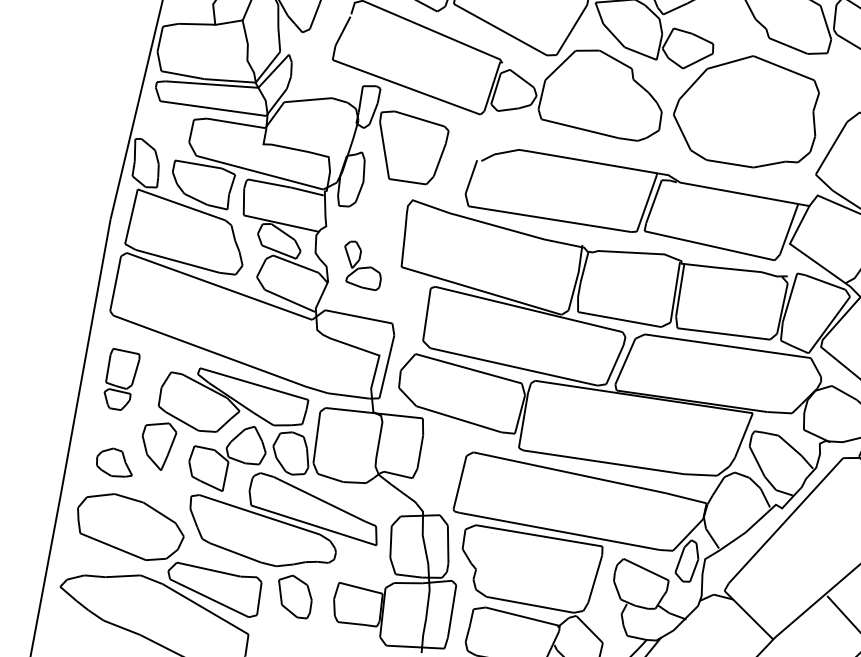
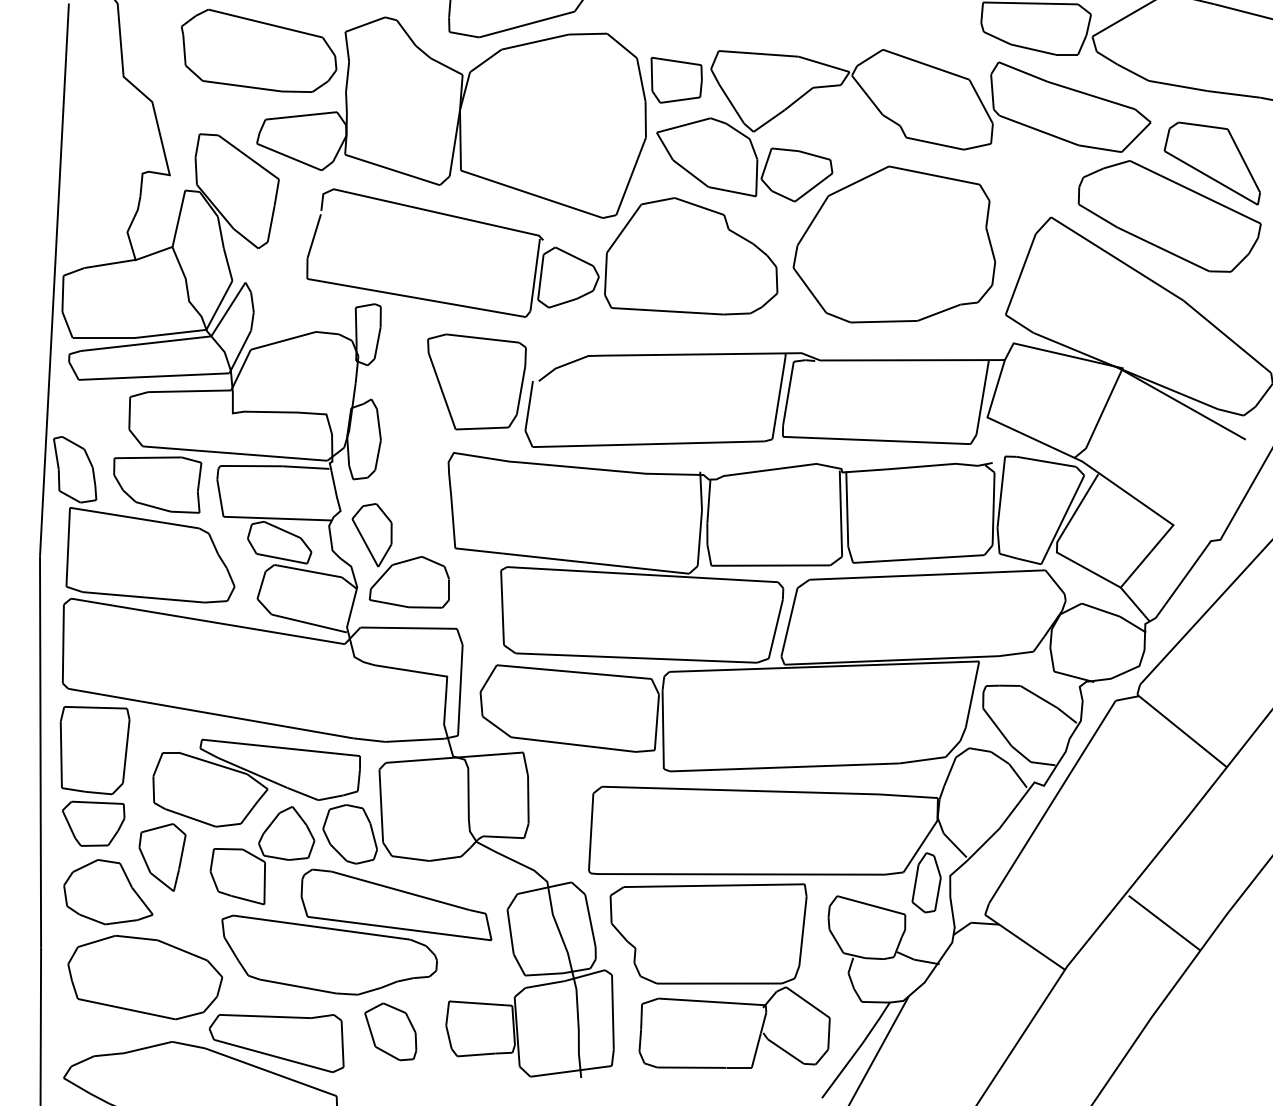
part: (409, 148) -> (476, 381), moved
part: (362, 265) -> (400, 555), size x1.67
part: (120, 380) -> (94, 776), size x1.67
part: (115, 462) -> (108, 892), size x1.67

